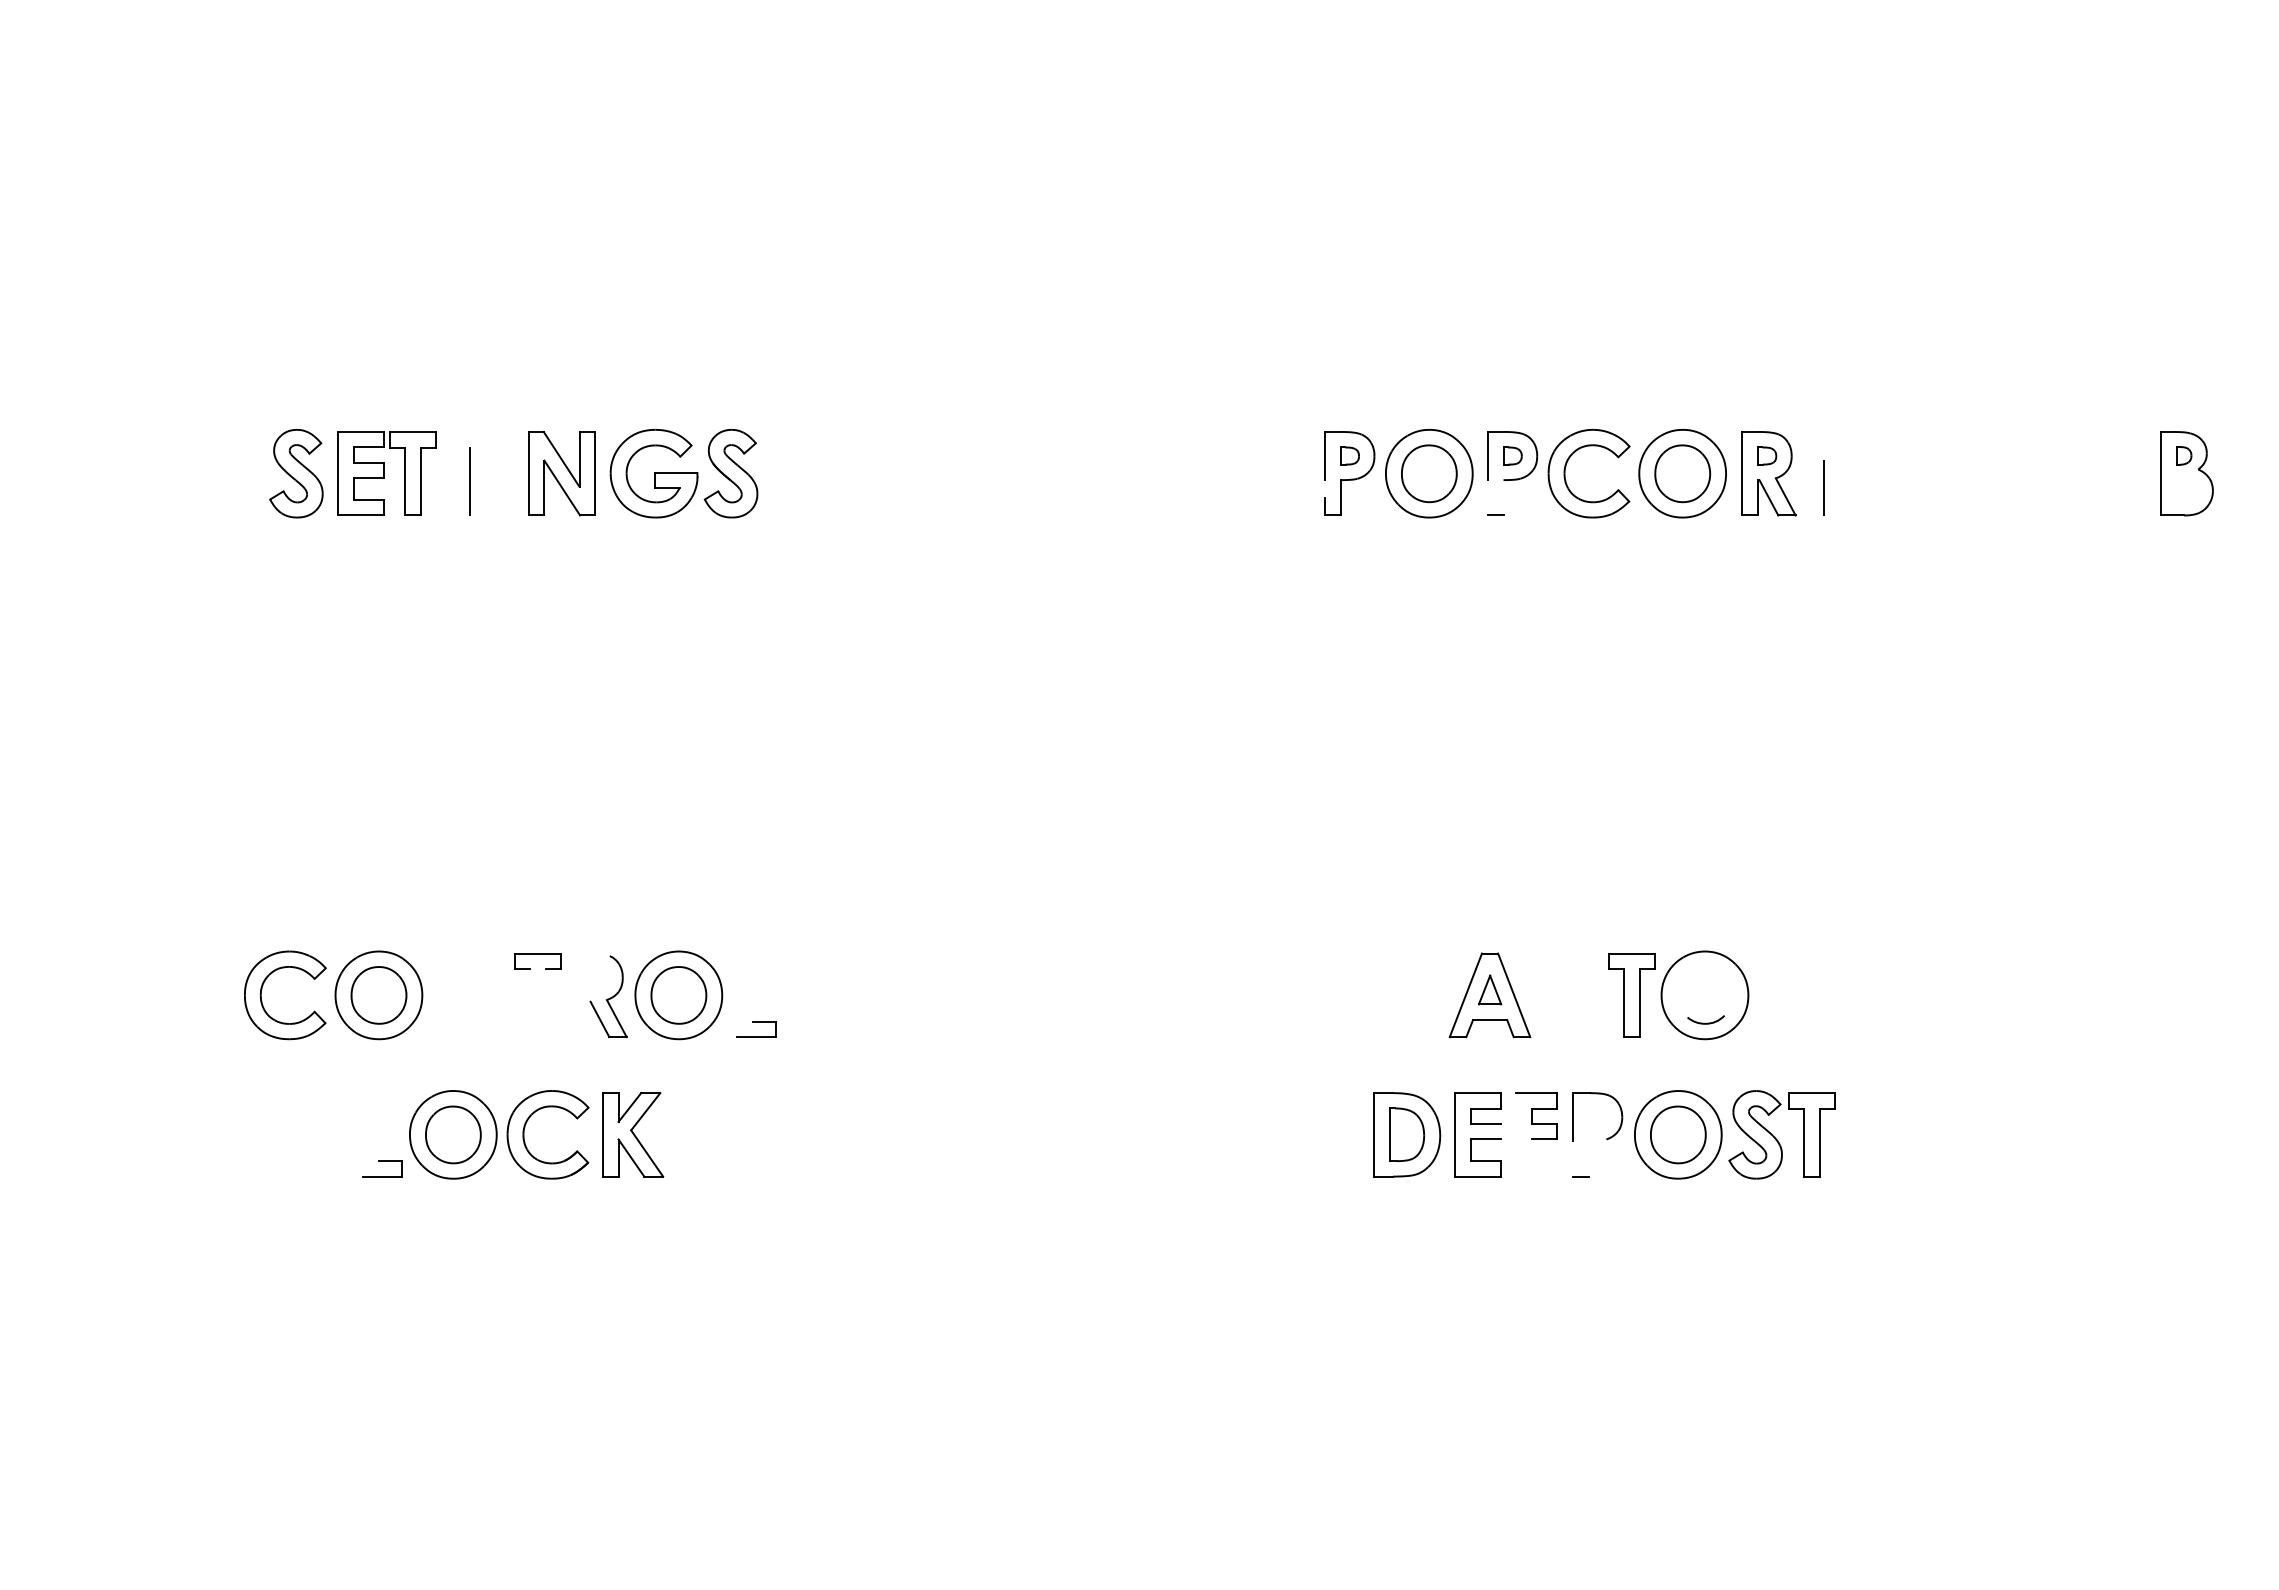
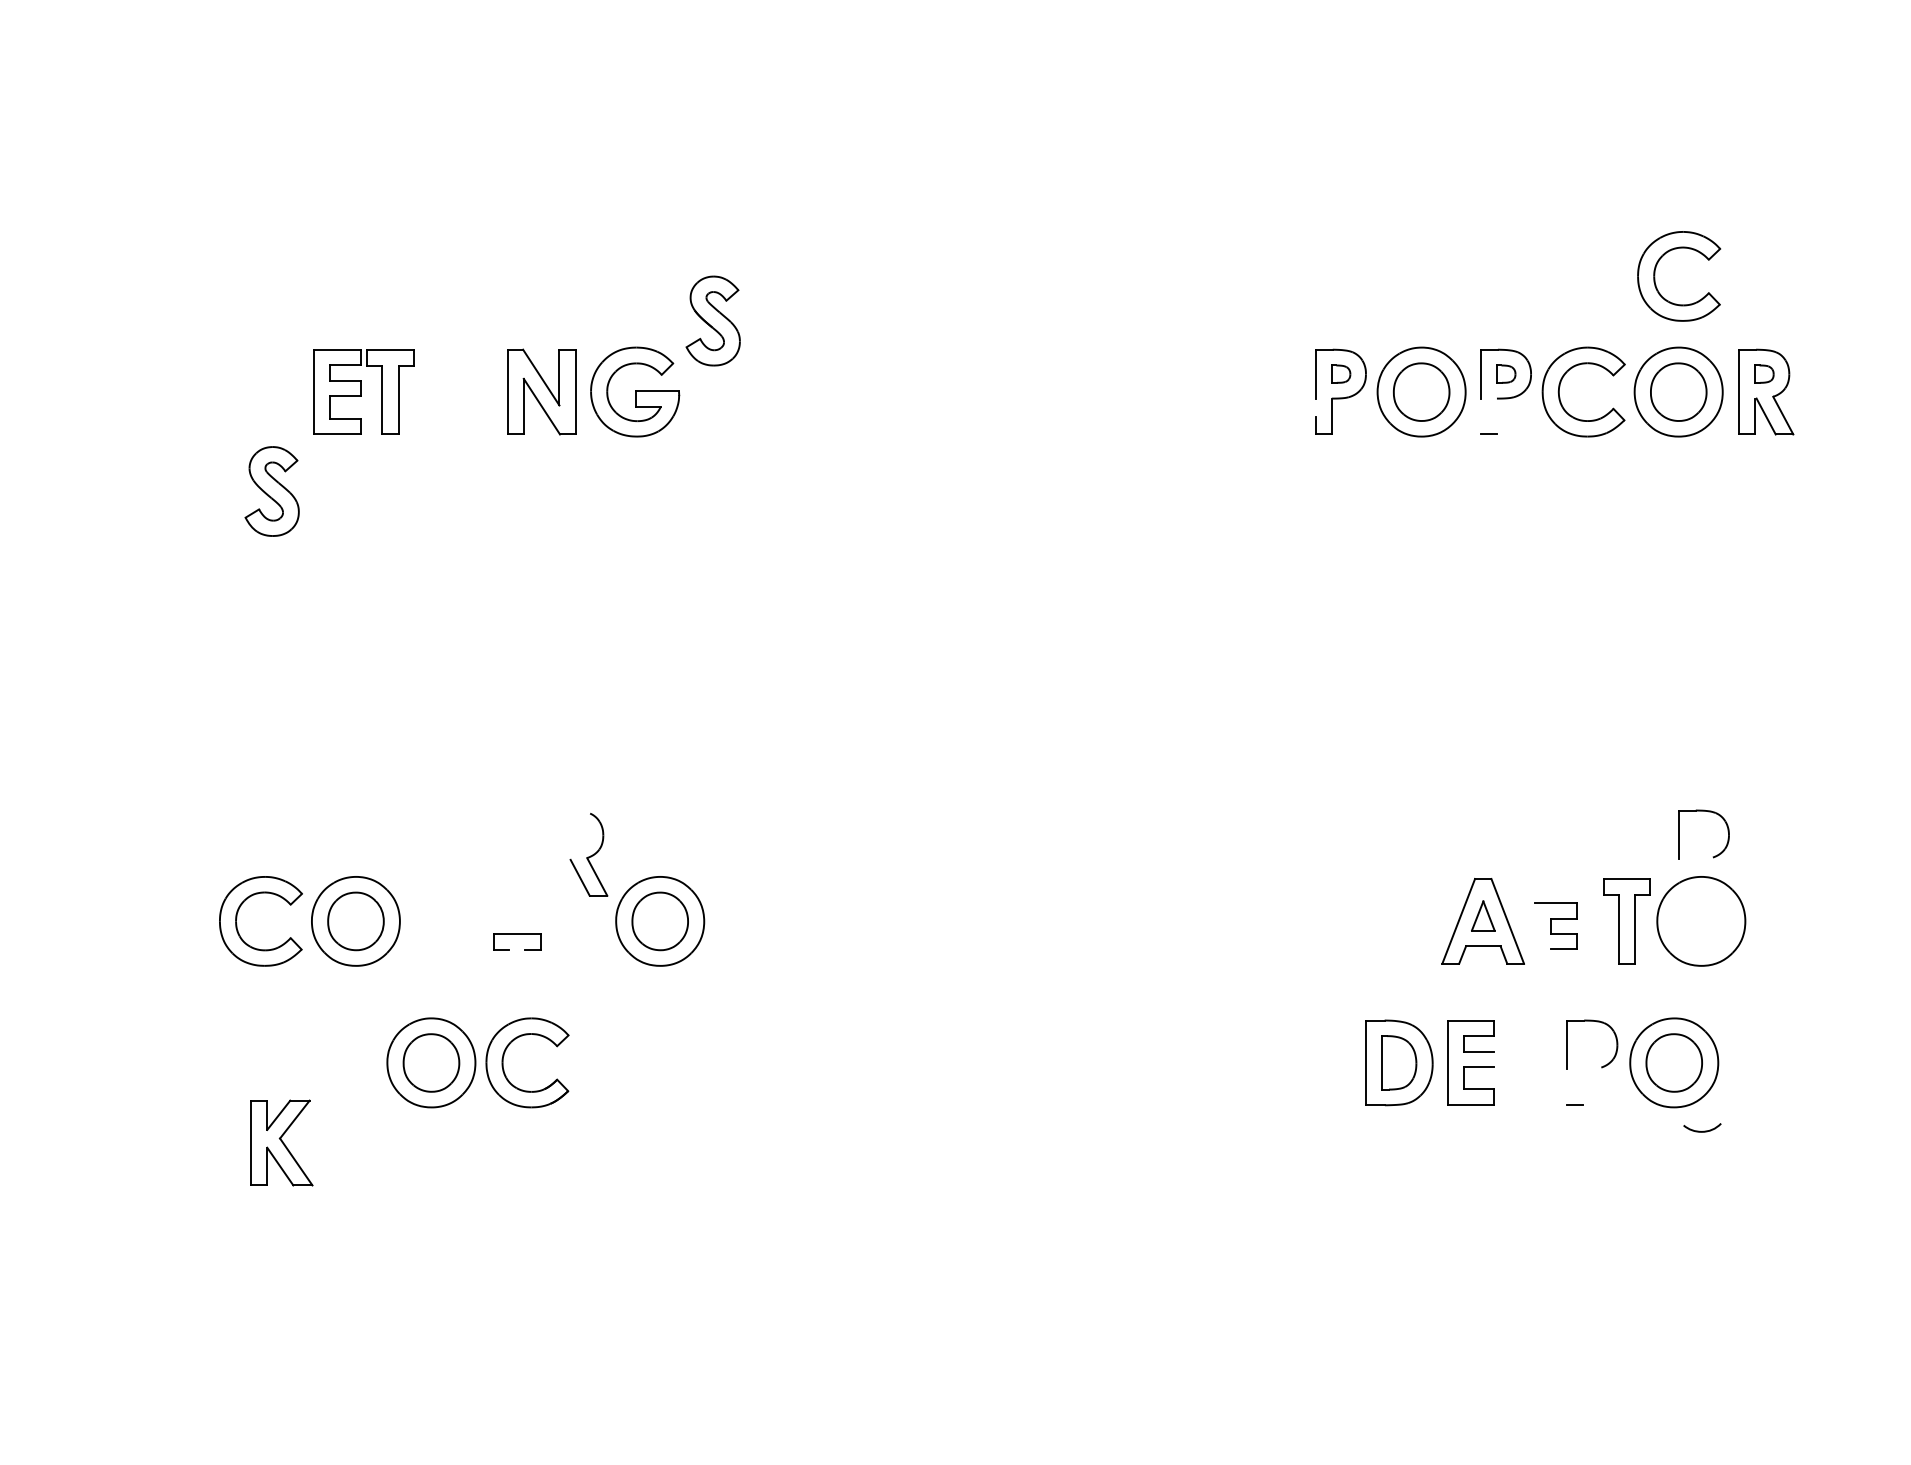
part: (1659, 359) -> (1655, 276), added
part: (296, 473) -> (272, 491), moved
part: (730, 473) -> (712, 320), moved
line: (469, 481) -> (447, 400), removed
line: (1824, 487) -> (1822, 406), removed
part: (1707, 887) -> (1703, 811), added
part: (537, 954) -> (516, 934), moved
part: (608, 996) -> (588, 854), moved
part: (756, 1022) -> (738, 948), removed
curve: (1705, 1022) -> (1701, 1130), moved
part: (1536, 1115) -> (1555, 925), moved
part: (633, 1134) -> (282, 1142), moved
part: (1776, 1138) -> (1773, 1066), removed
part: (382, 1161) -> (359, 1089), removed

